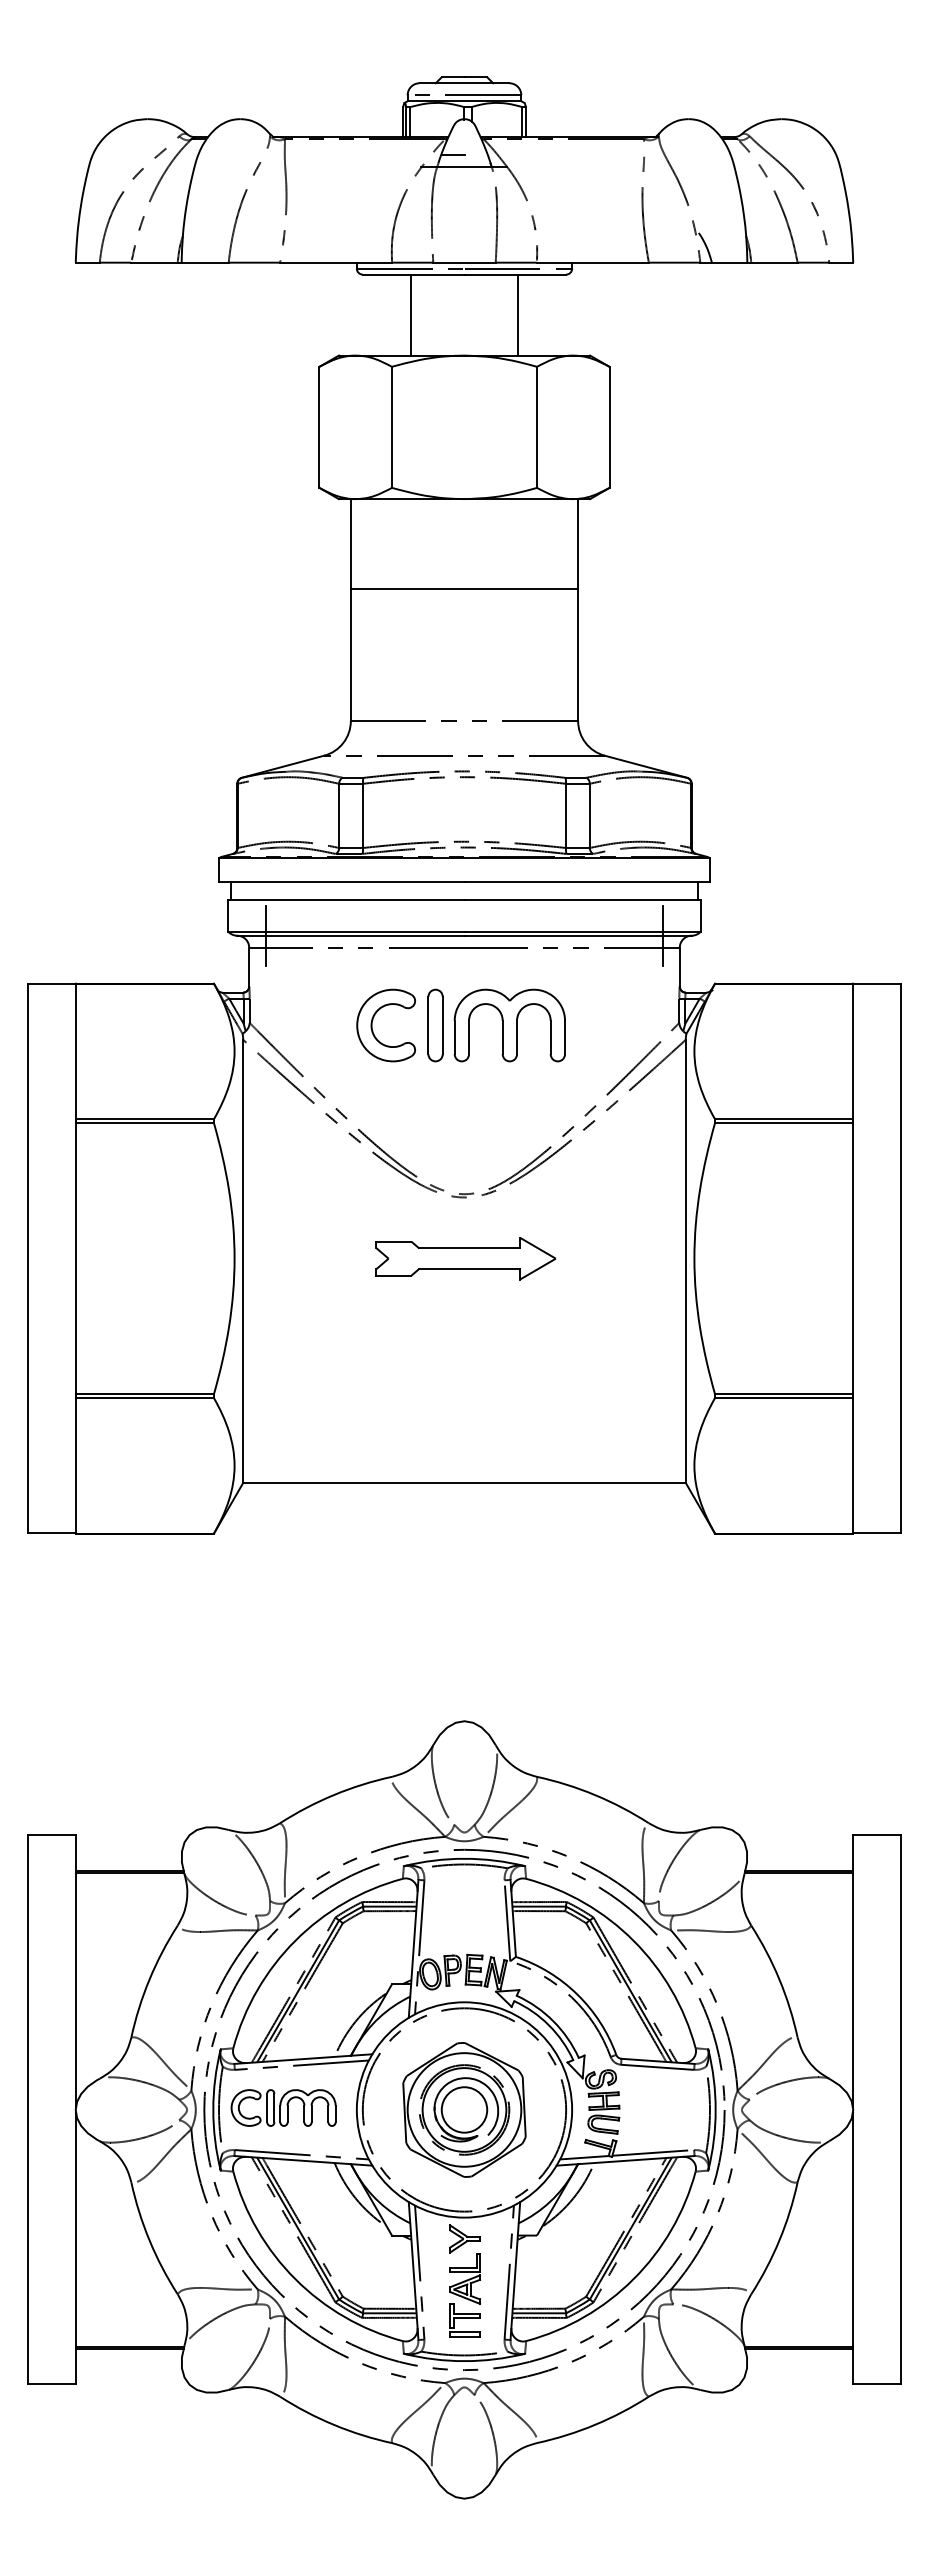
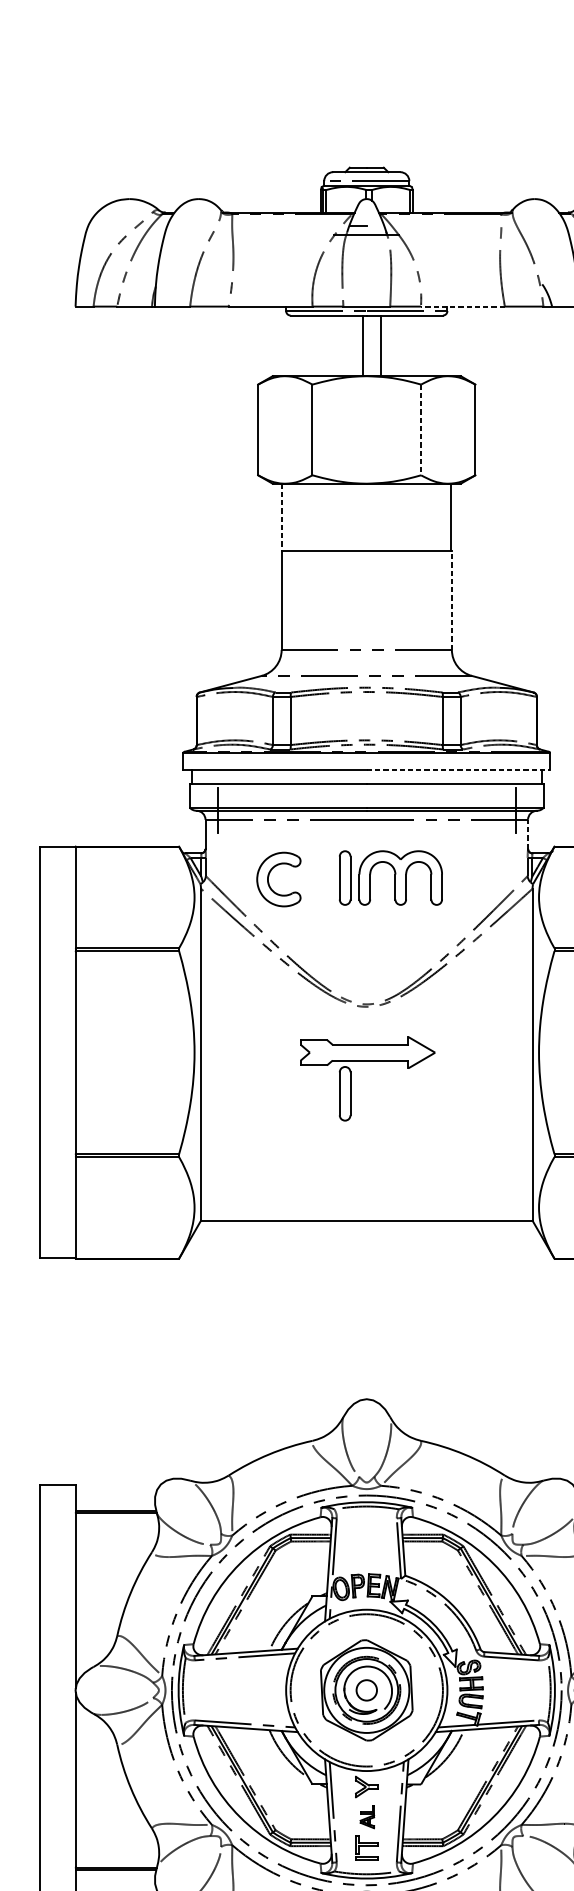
line: (592, 262) -> (462, 306), solid -> dashed
line: (410, 314) -> (363, 345), moved
line: (518, 314) -> (381, 345), moved
line: (537, 427) -> (421, 430), solid -> dashed
line: (351, 543) -> (282, 516), solid -> dashed
line: (578, 654) -> (452, 600), solid -> dashed
line: (587, 881) -> (458, 770), solid -> dashed
line: (679, 966) -> (527, 833), solid -> dashed
part: (373, 1020) -> (269, 875), moved
part: (435, 1313) -> (345, 1093), added
part: (283, 2107) -> (231, 1688), removed
circle: (464, 2109) -> (366, 1690), size x0.6
part: (465, 2278) -> (367, 1816), size x0.6

